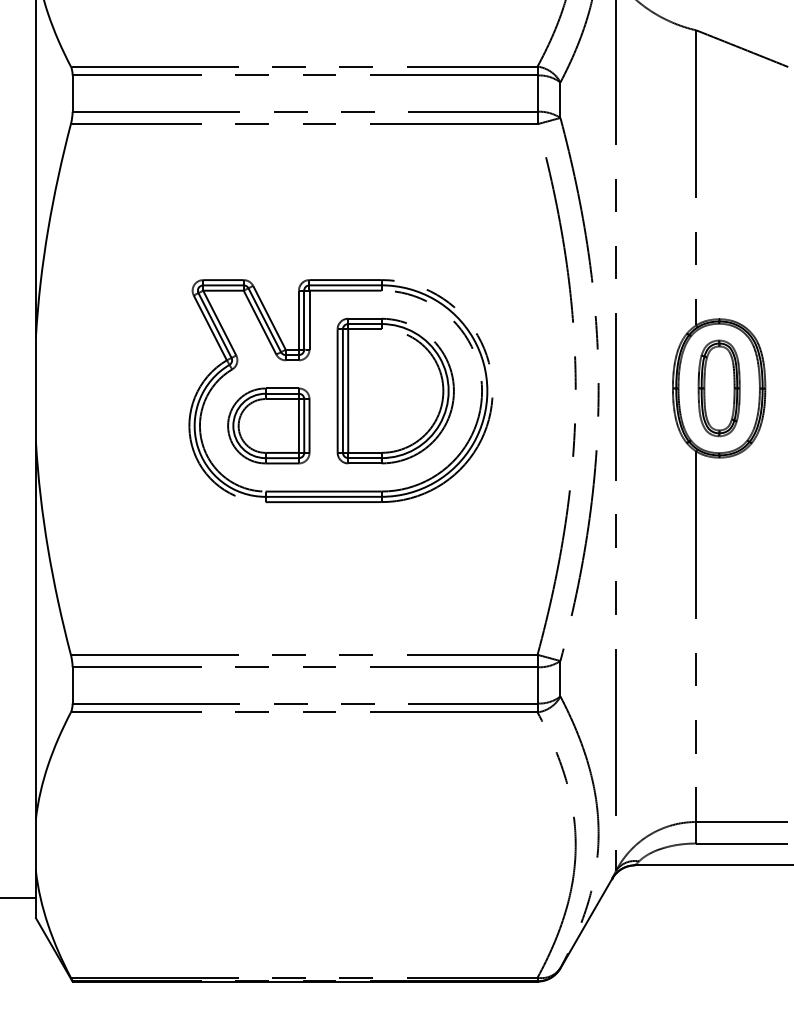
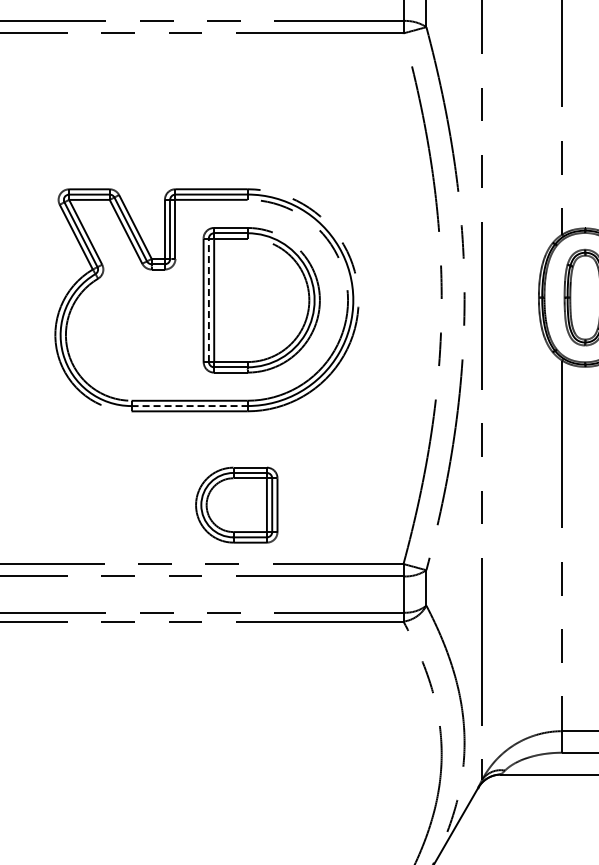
line: (342, 391) -> (208, 300), solid -> dashed
part: (268, 425) -> (236, 504), moved
line: (324, 496) -> (190, 405), solid -> dashed

